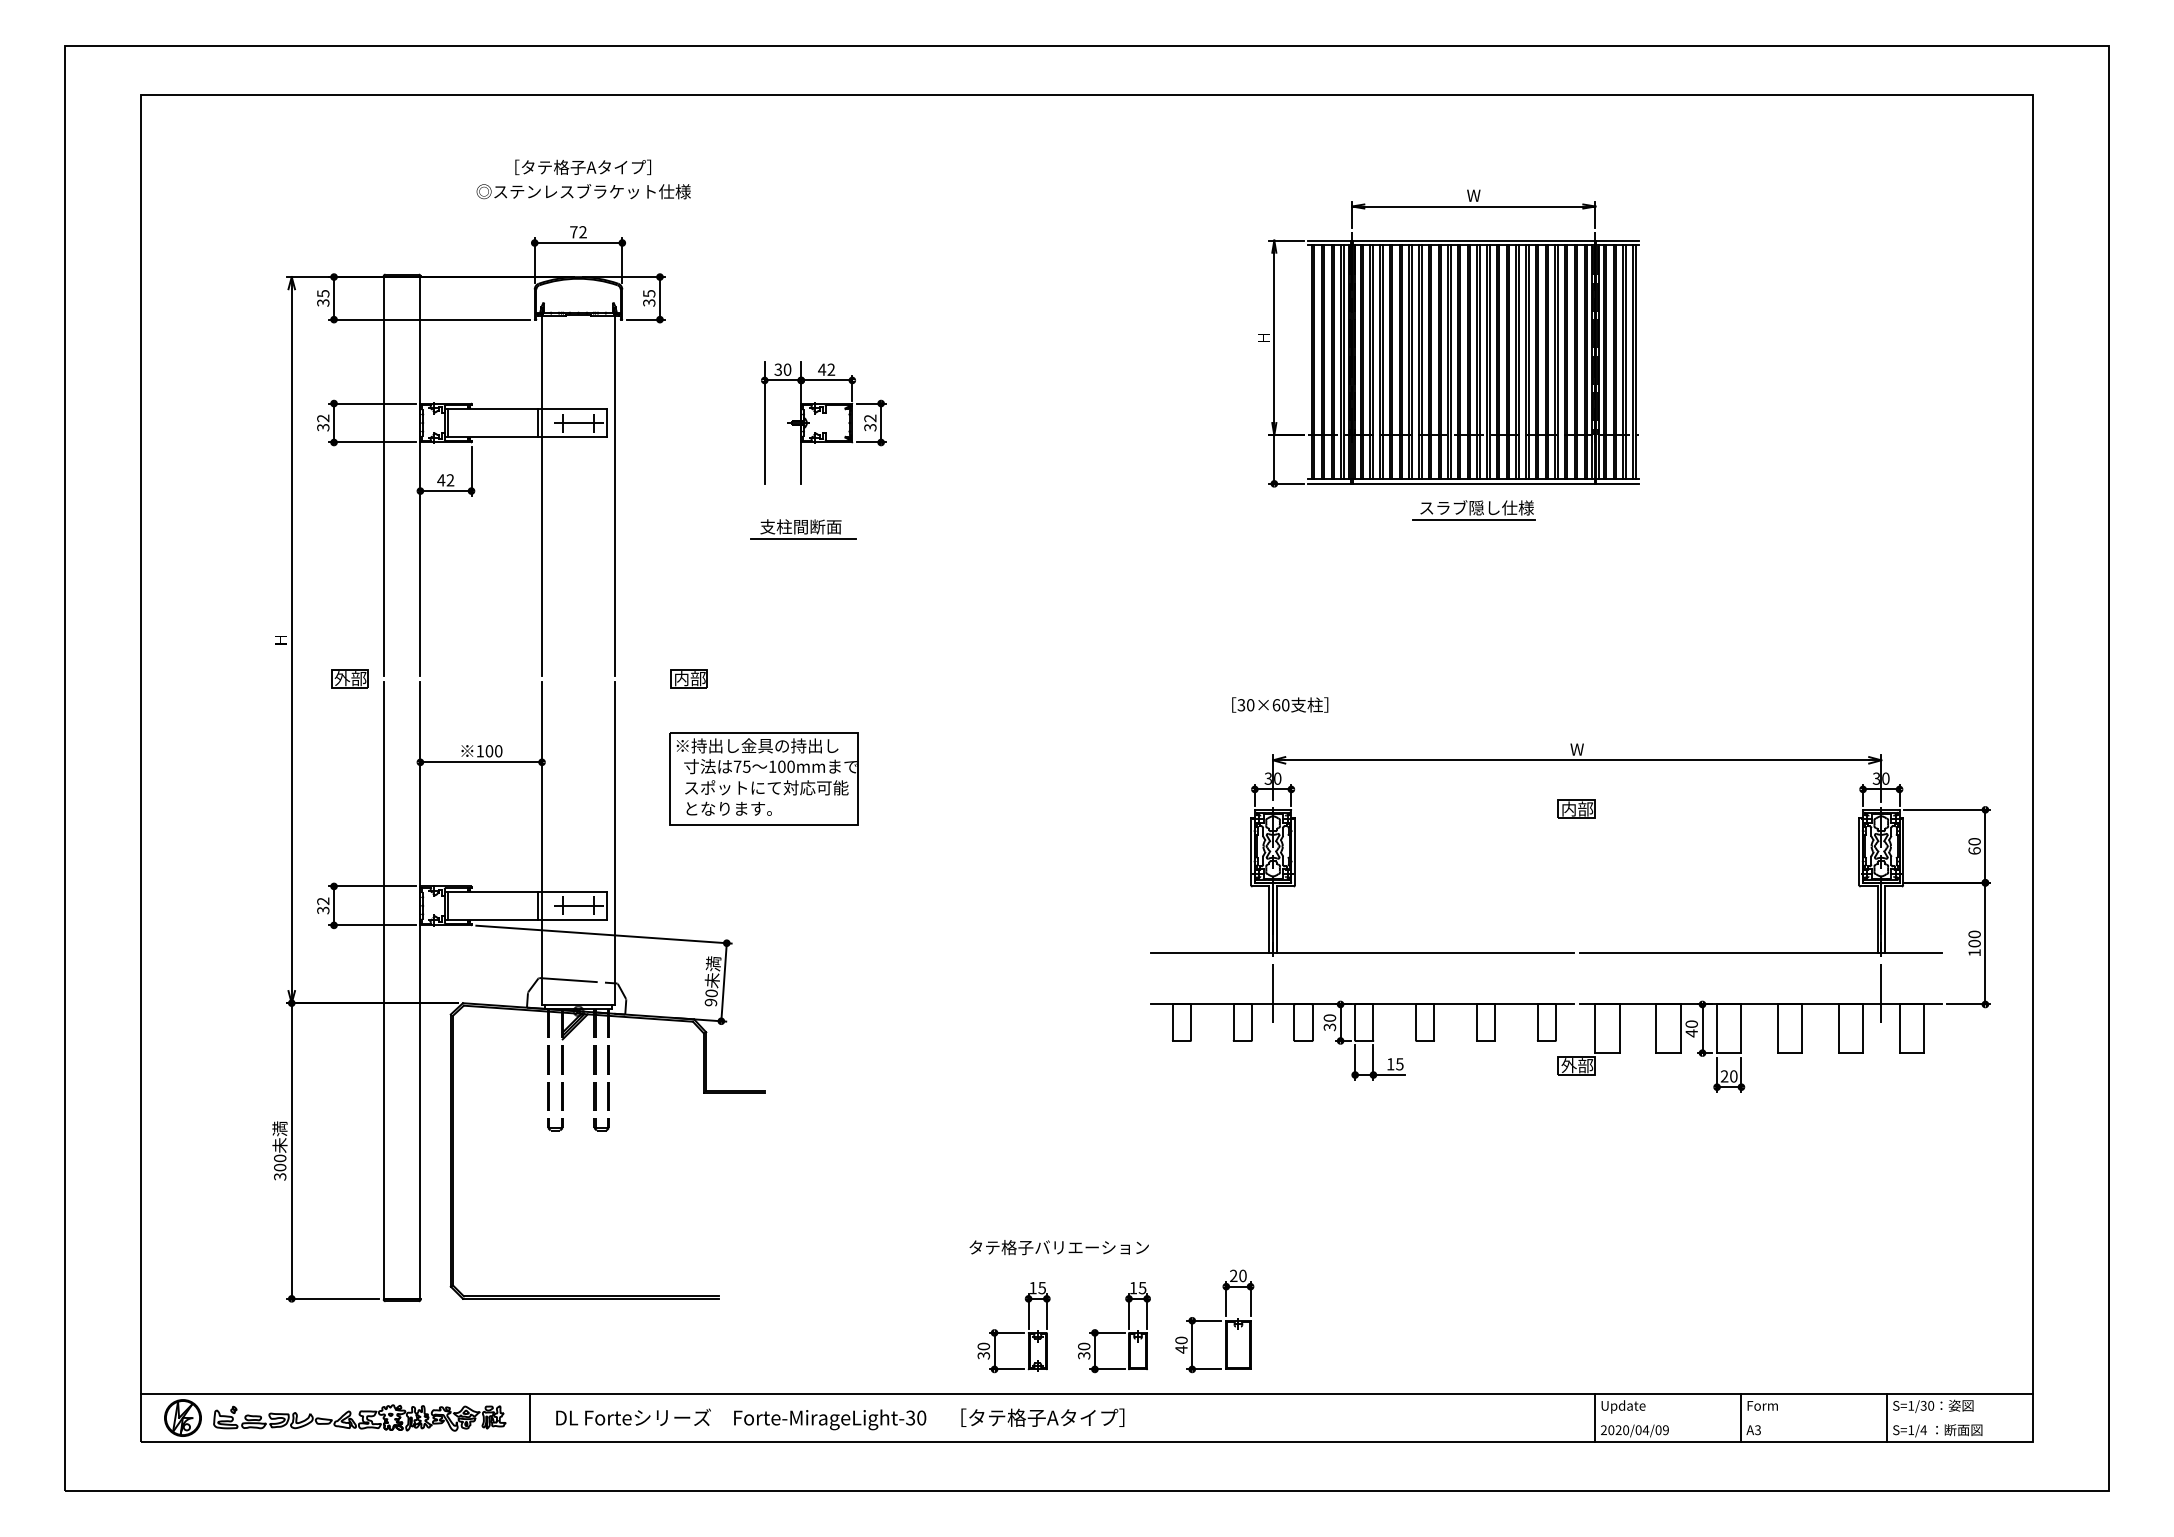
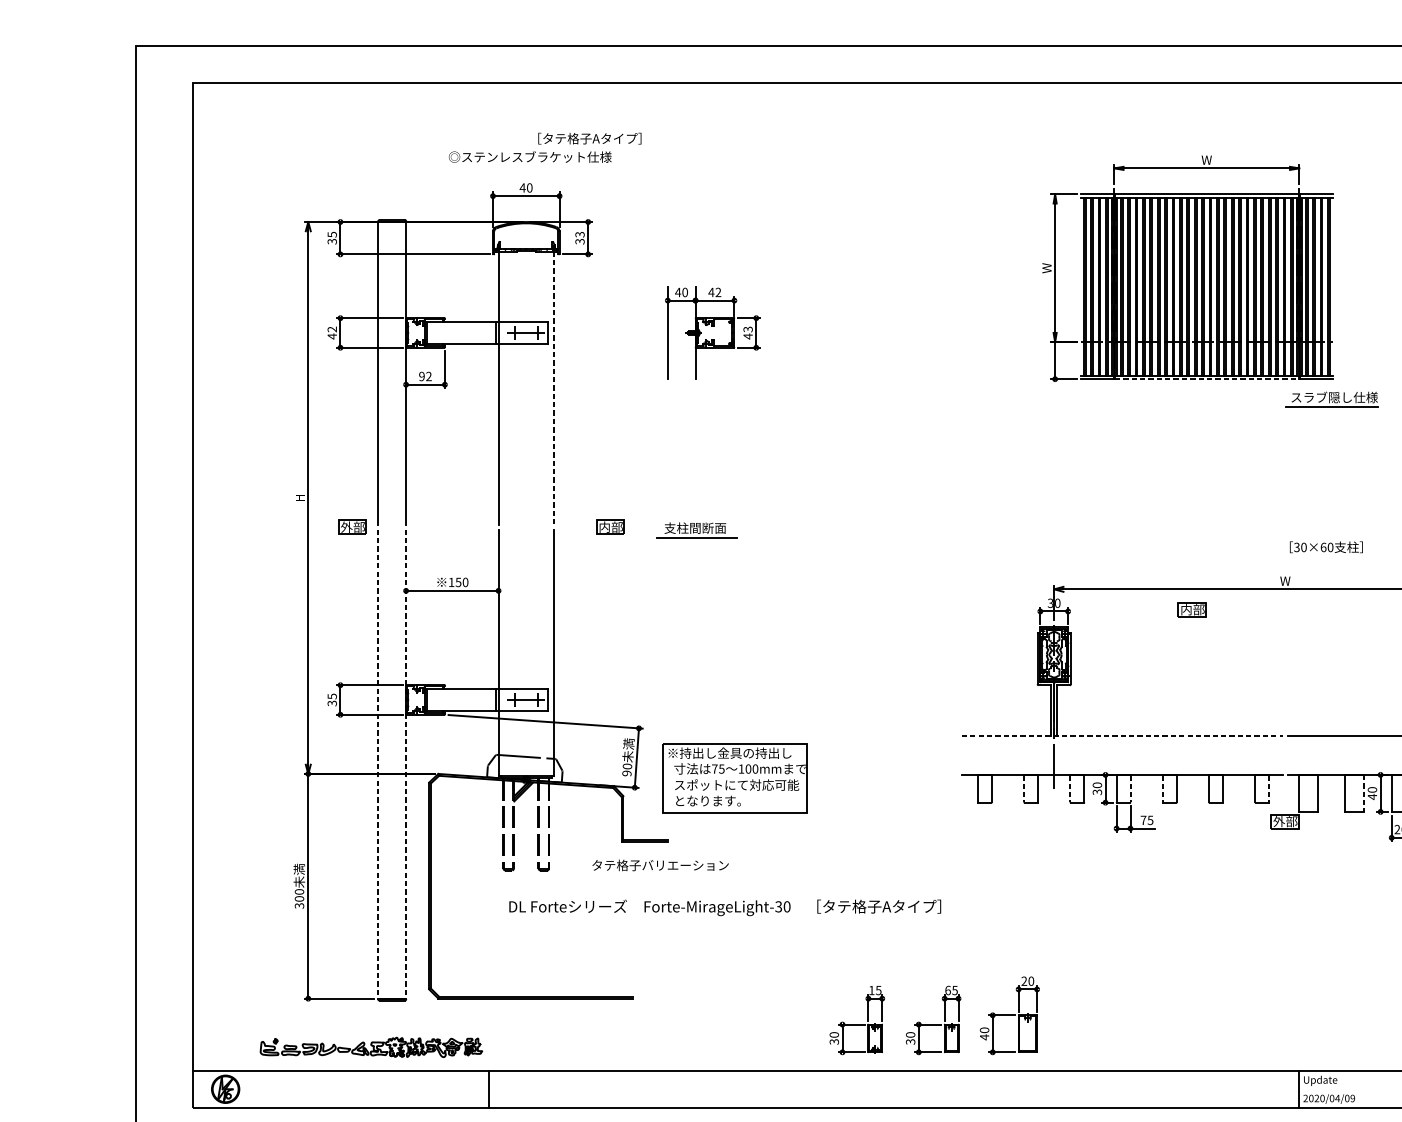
text: (583, 167) -> (590, 138), moved
text: (577, 232) -> (525, 188), 72 -> 40
text: (648, 293) -> (579, 234), 35 -> 33
text: (1263, 337) -> (1046, 267), H -> W
text: (778, 369) -> (678, 292), 30 -> 40
text: (870, 422) -> (748, 332), 32 -> 43
text: (323, 427) -> (332, 336), 32 -> 42
text: (441, 480) -> (422, 376), 42 -> 92
line: (1473, 483) -> (1206, 378), solid -> dashed
line: (615, 495) -> (554, 388), solid -> dashed
part: (1473, 510) -> (1331, 399), moved
part: (803, 529) -> (697, 530), moved
text: (1280, 704) -> (1326, 546), moved
text: (489, 751) -> (458, 582), 100 -> 150
part: (763, 778) -> (734, 777), moved
part: (1576, 808) -> (1192, 609), moved
text: (323, 901) -> (332, 696), 32 -> 35
line: (1363, 953) -> (1122, 736), solid -> dashed
line: (383, 990) -> (378, 764), solid -> dashed
line: (420, 990) -> (406, 764), solid -> dashed
line: (1233, 1022) -> (1024, 788), solid -> dashed
line: (1294, 1022) -> (1070, 788), solid -> dashed
line: (1373, 1022) -> (1130, 788), solid -> dashed
line: (1416, 1022) -> (1163, 788), solid -> dashed
line: (1555, 1022) -> (1268, 788), solid -> dashed
line: (1680, 1029) -> (1363, 793), solid -> dashed
text: (1390, 1064) -> (1143, 820), 15 -> 75
text: (1058, 1247) -> (660, 865), moved
text: (1133, 1287) -> (948, 990), 15 -> 65
part: (359, 1417) -> (371, 1047), moved
text: (840, 1419) -> (725, 907), moved

